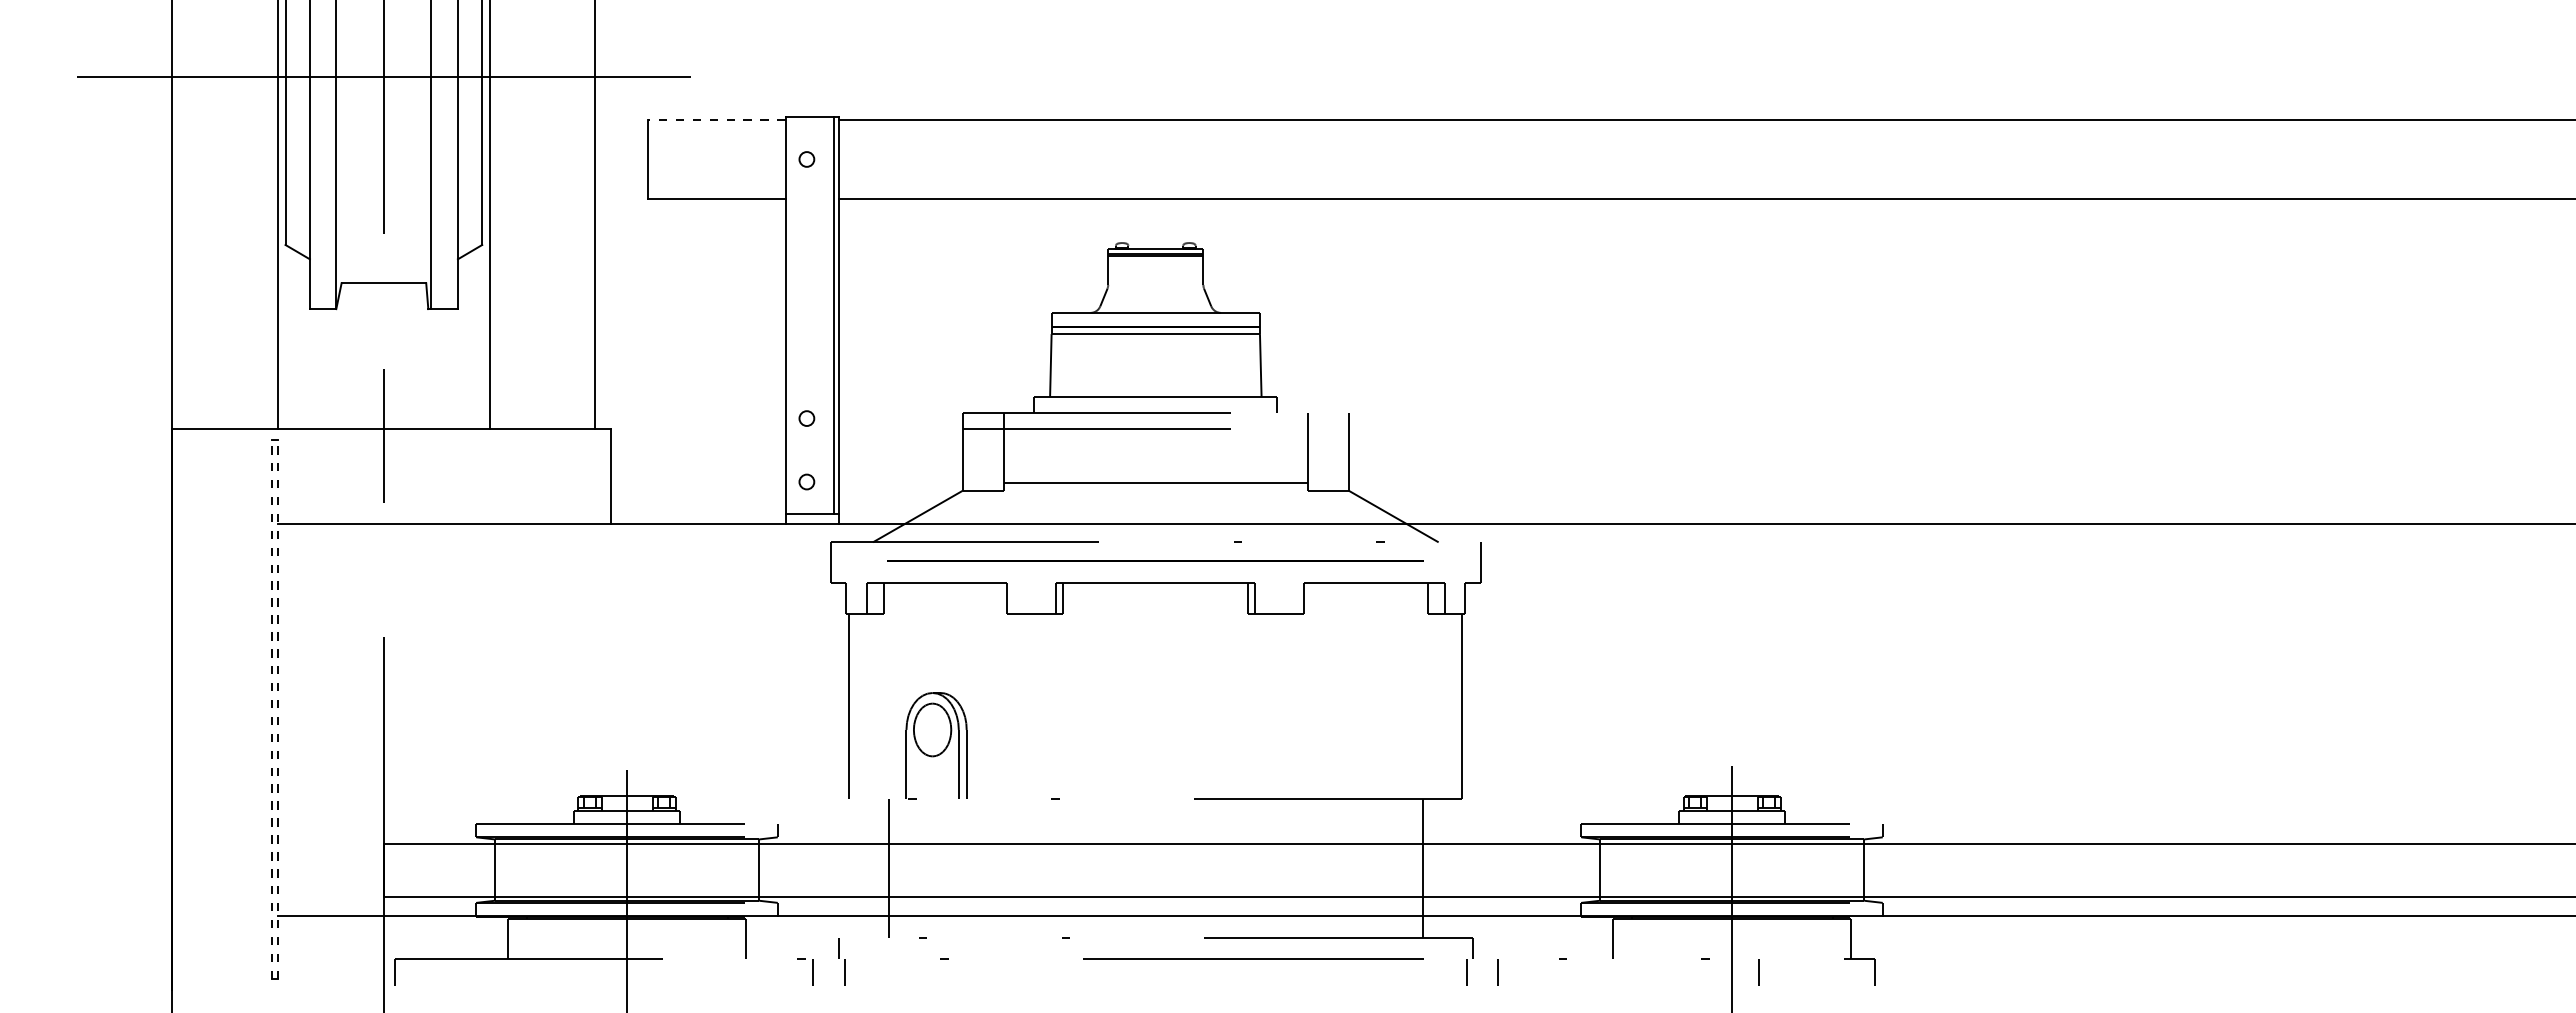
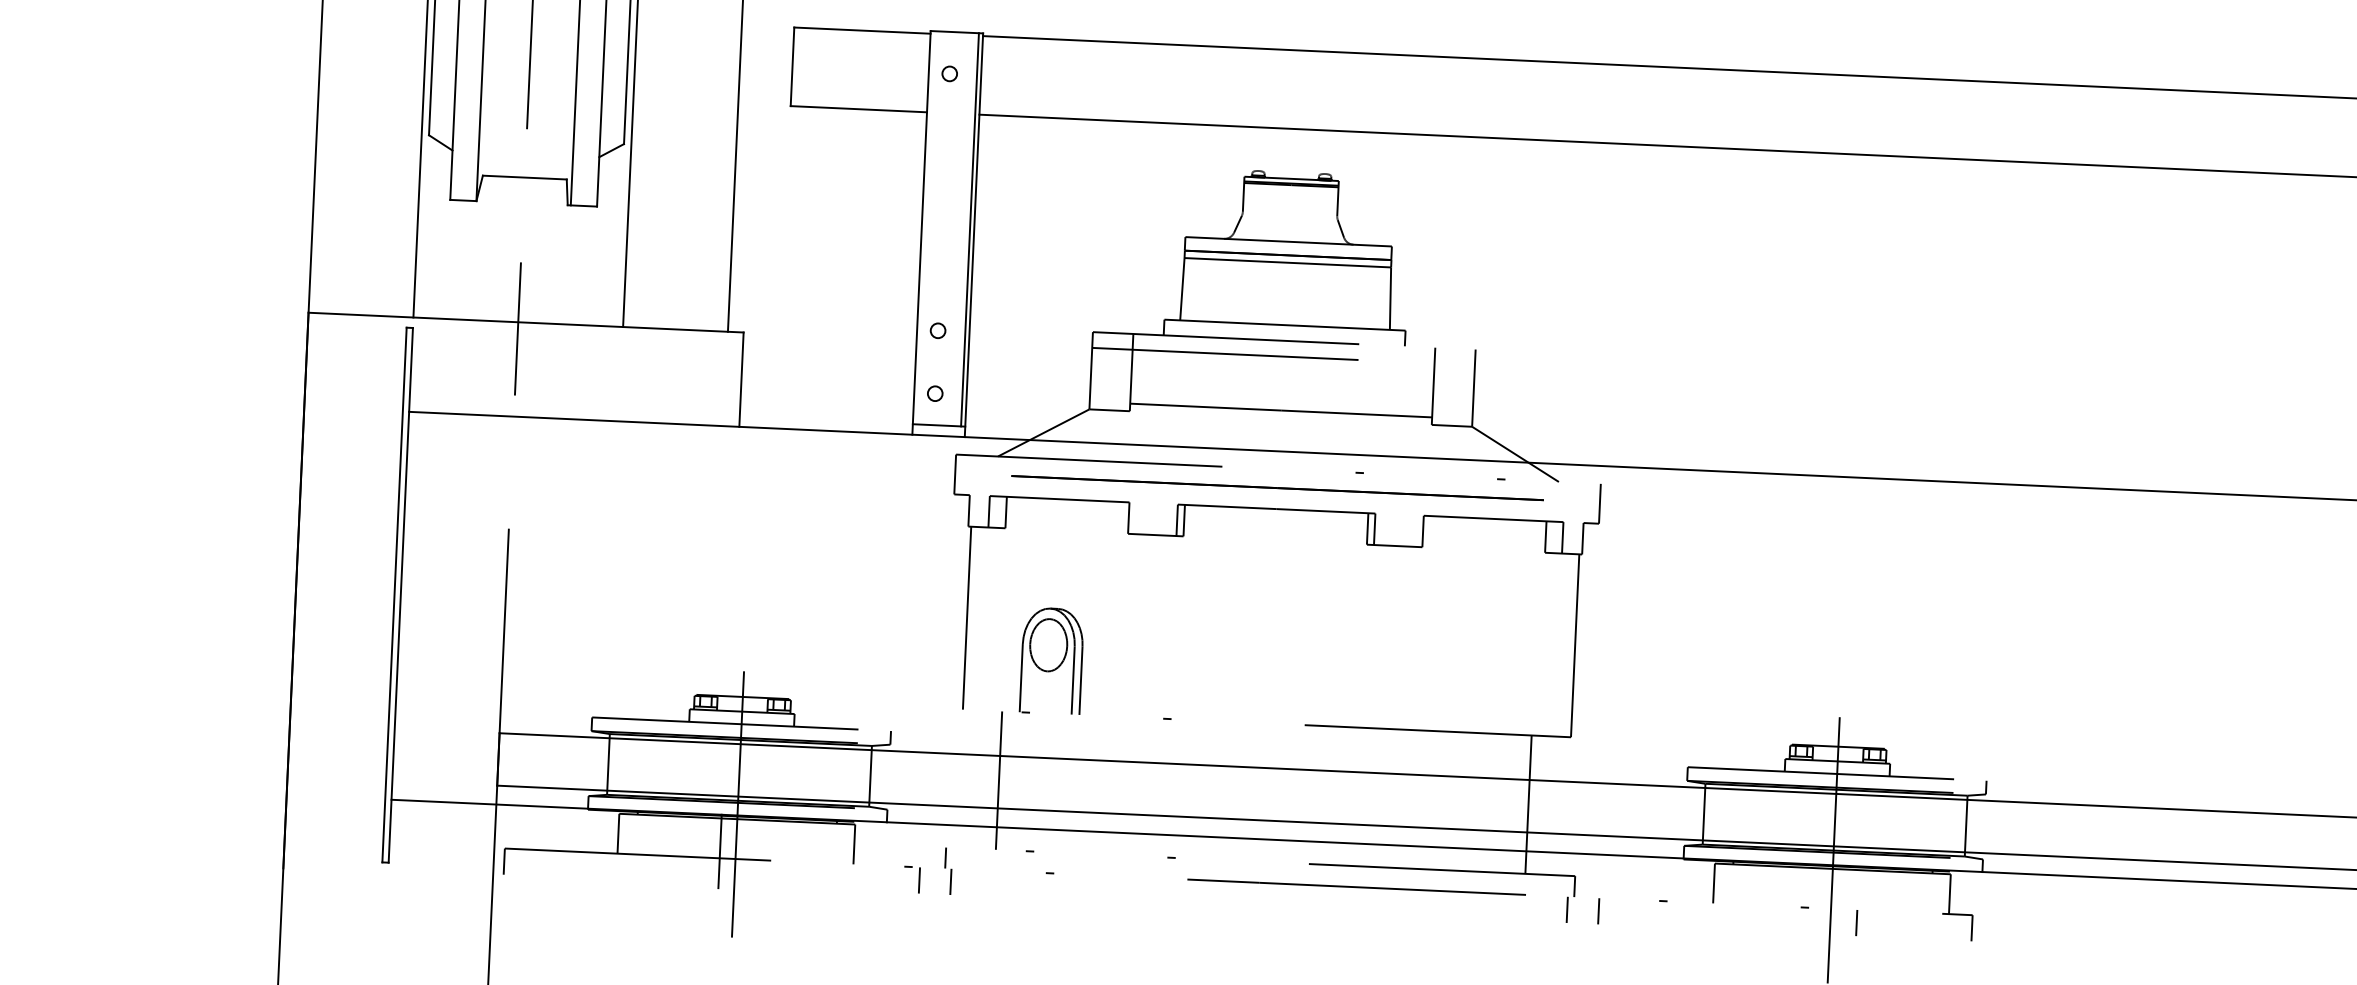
line: (717, 119) -> (862, 30), dashed -> solid
line: (271, 709) -> (394, 595), dashed -> solid
line: (278, 709) -> (401, 595), dashed -> solid
line: (611, 952) -> (720, 851), added

